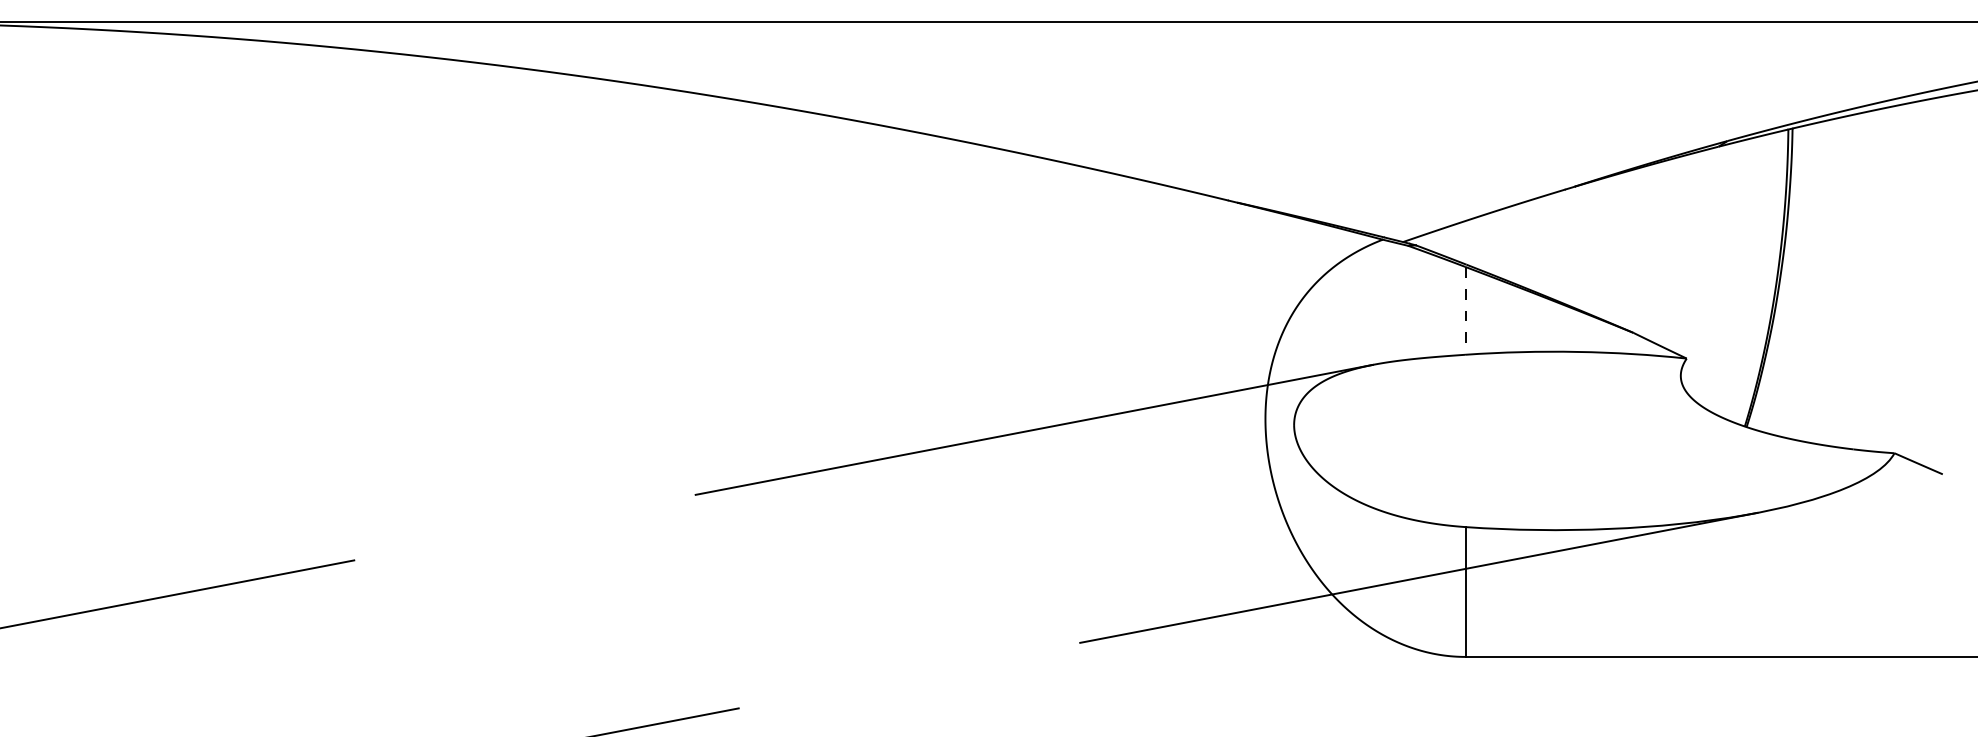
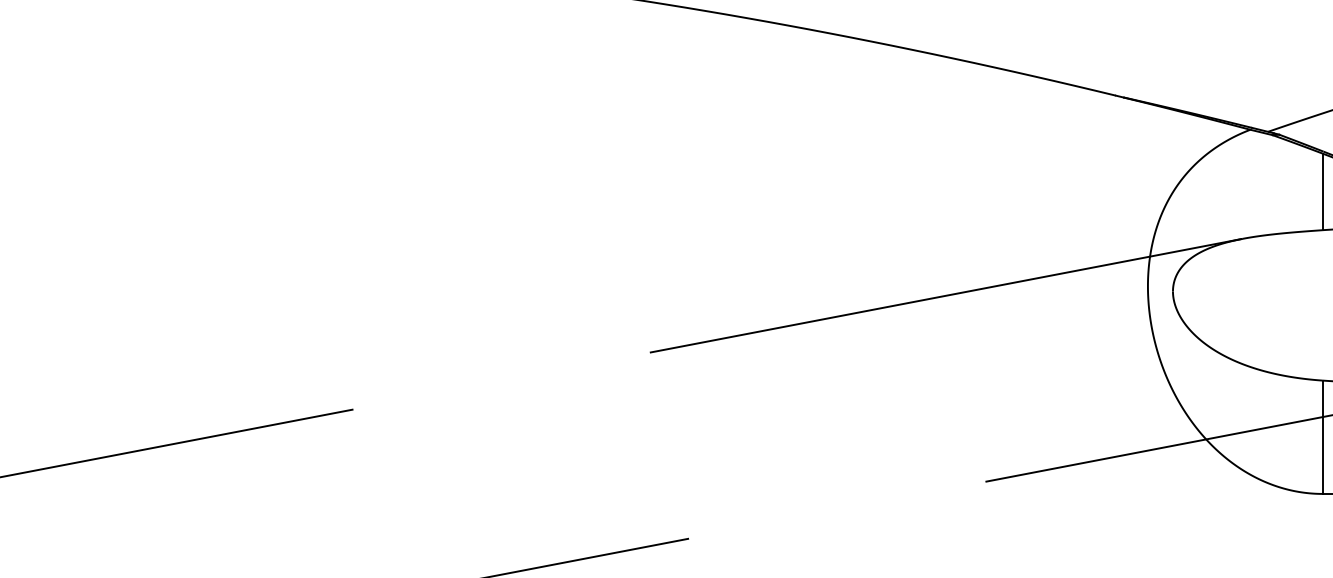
line: (1465, 310) -> (1322, 191), dashed -> solid

